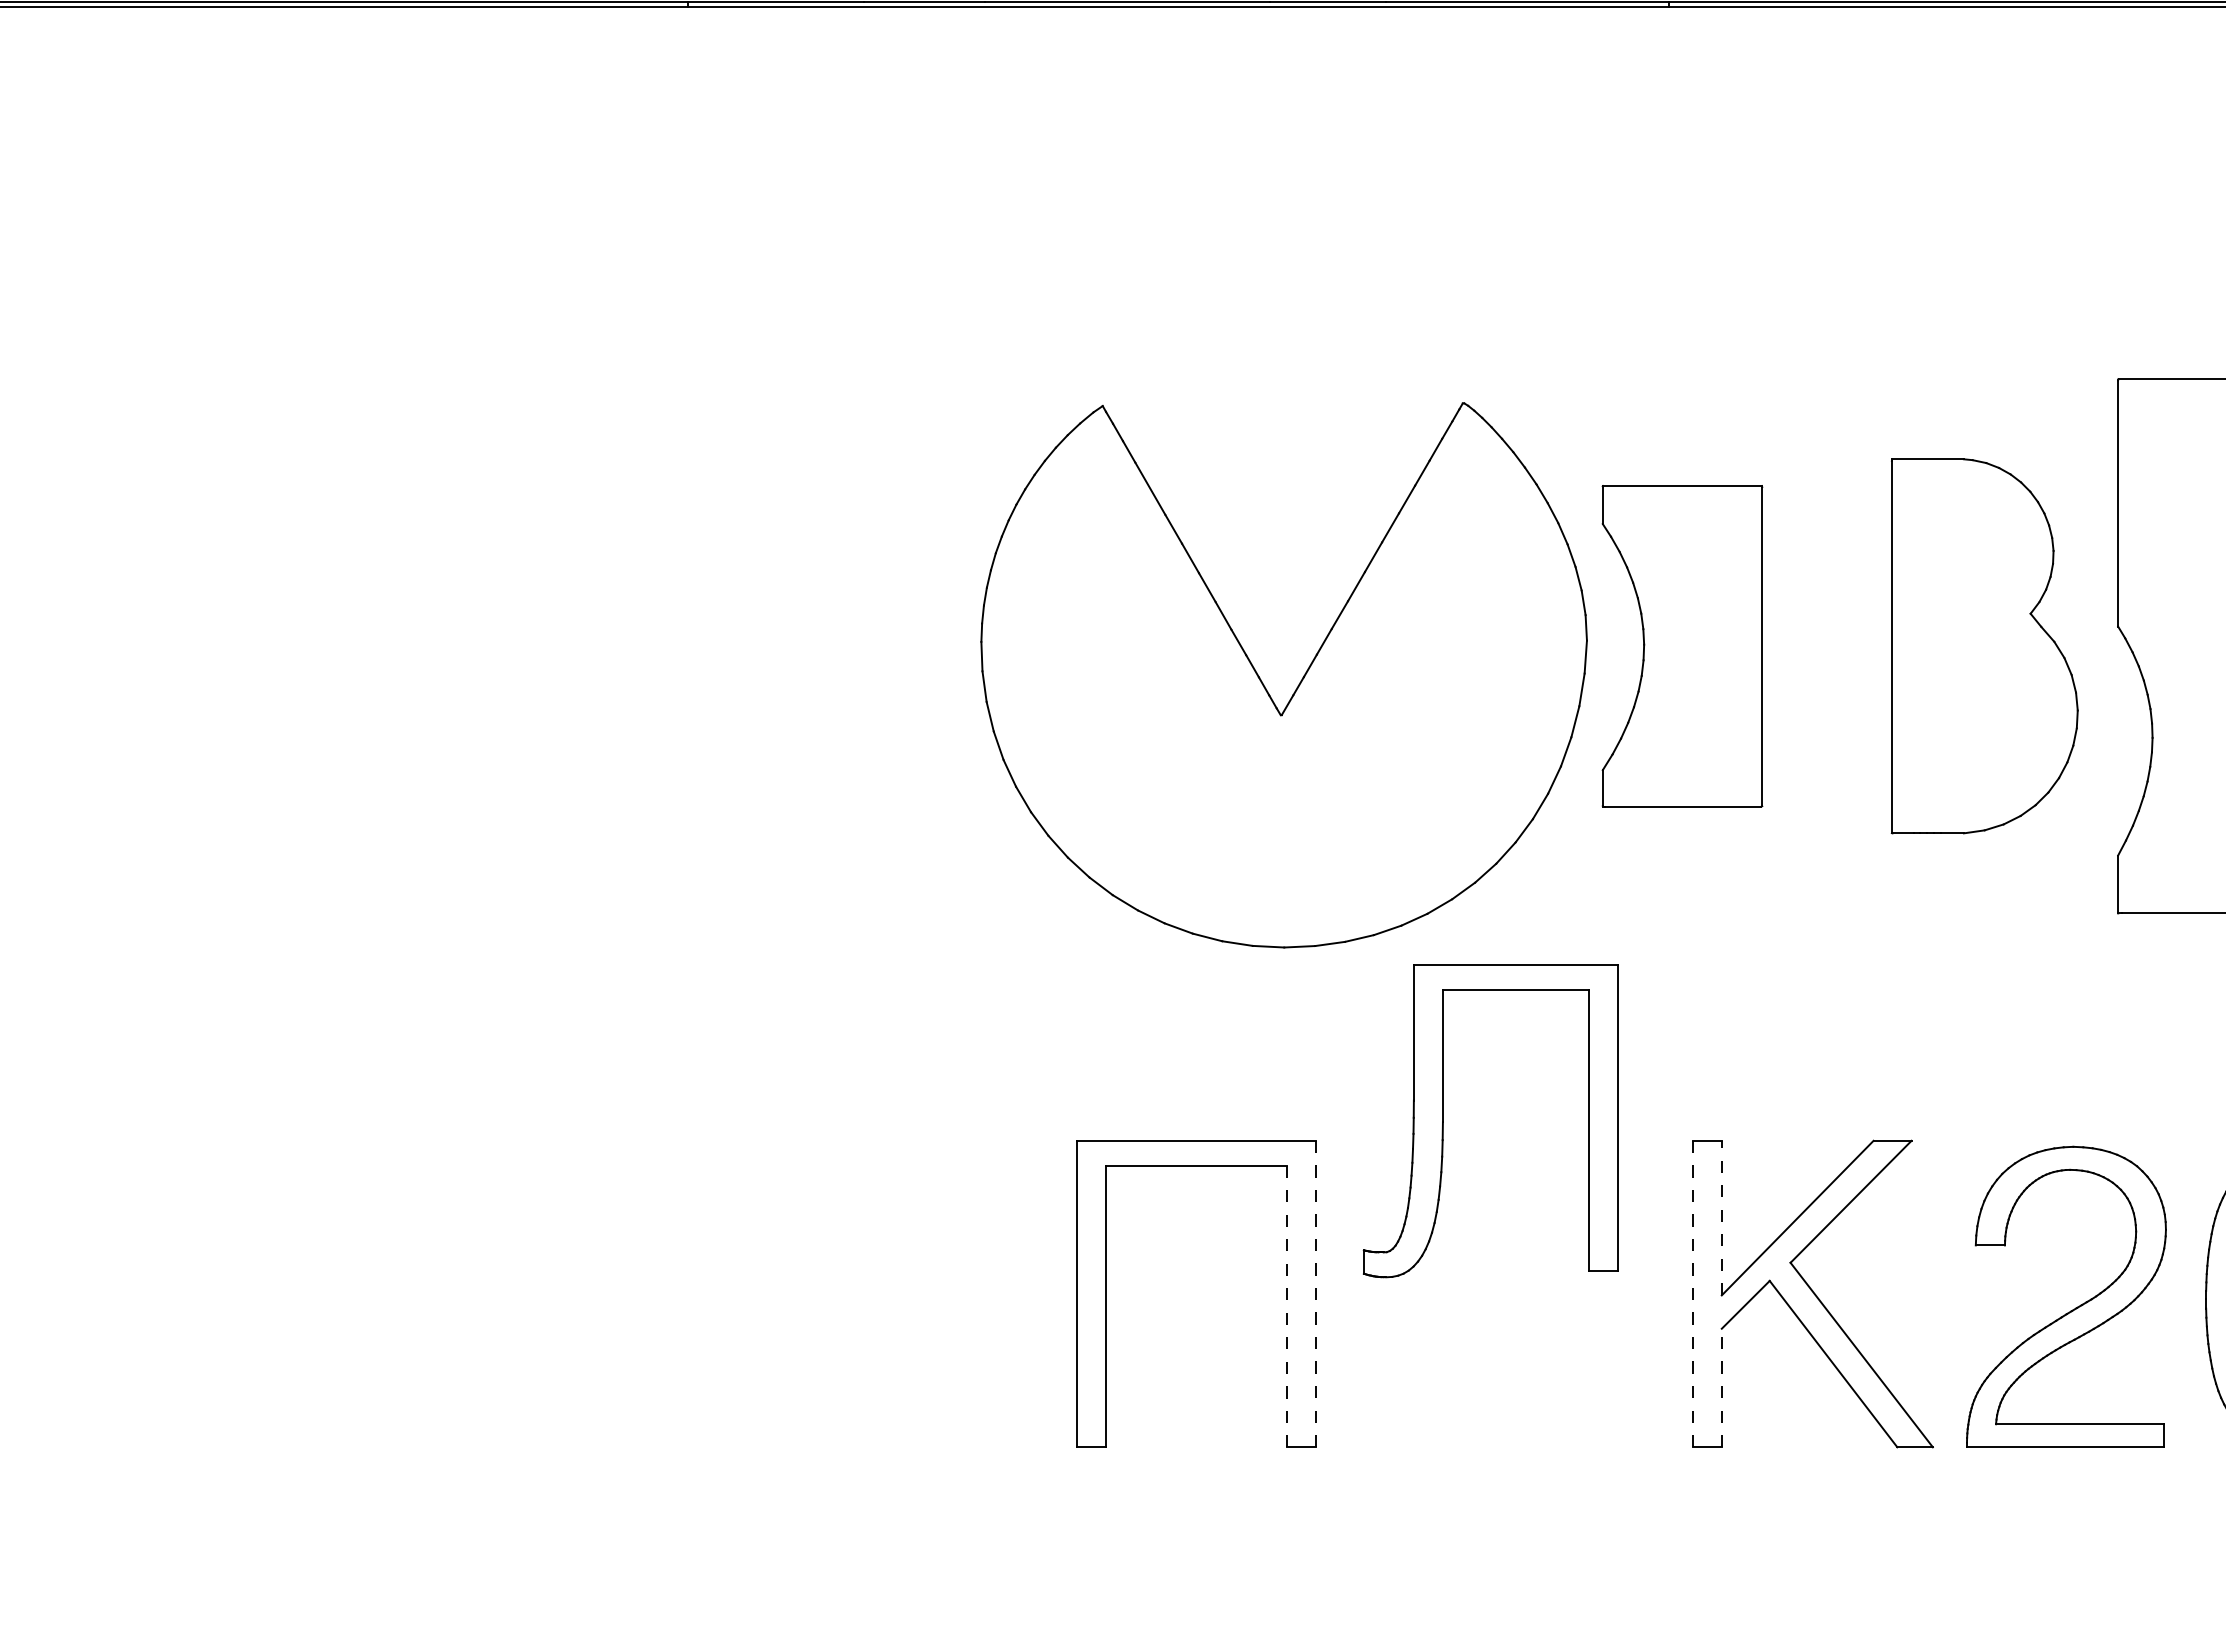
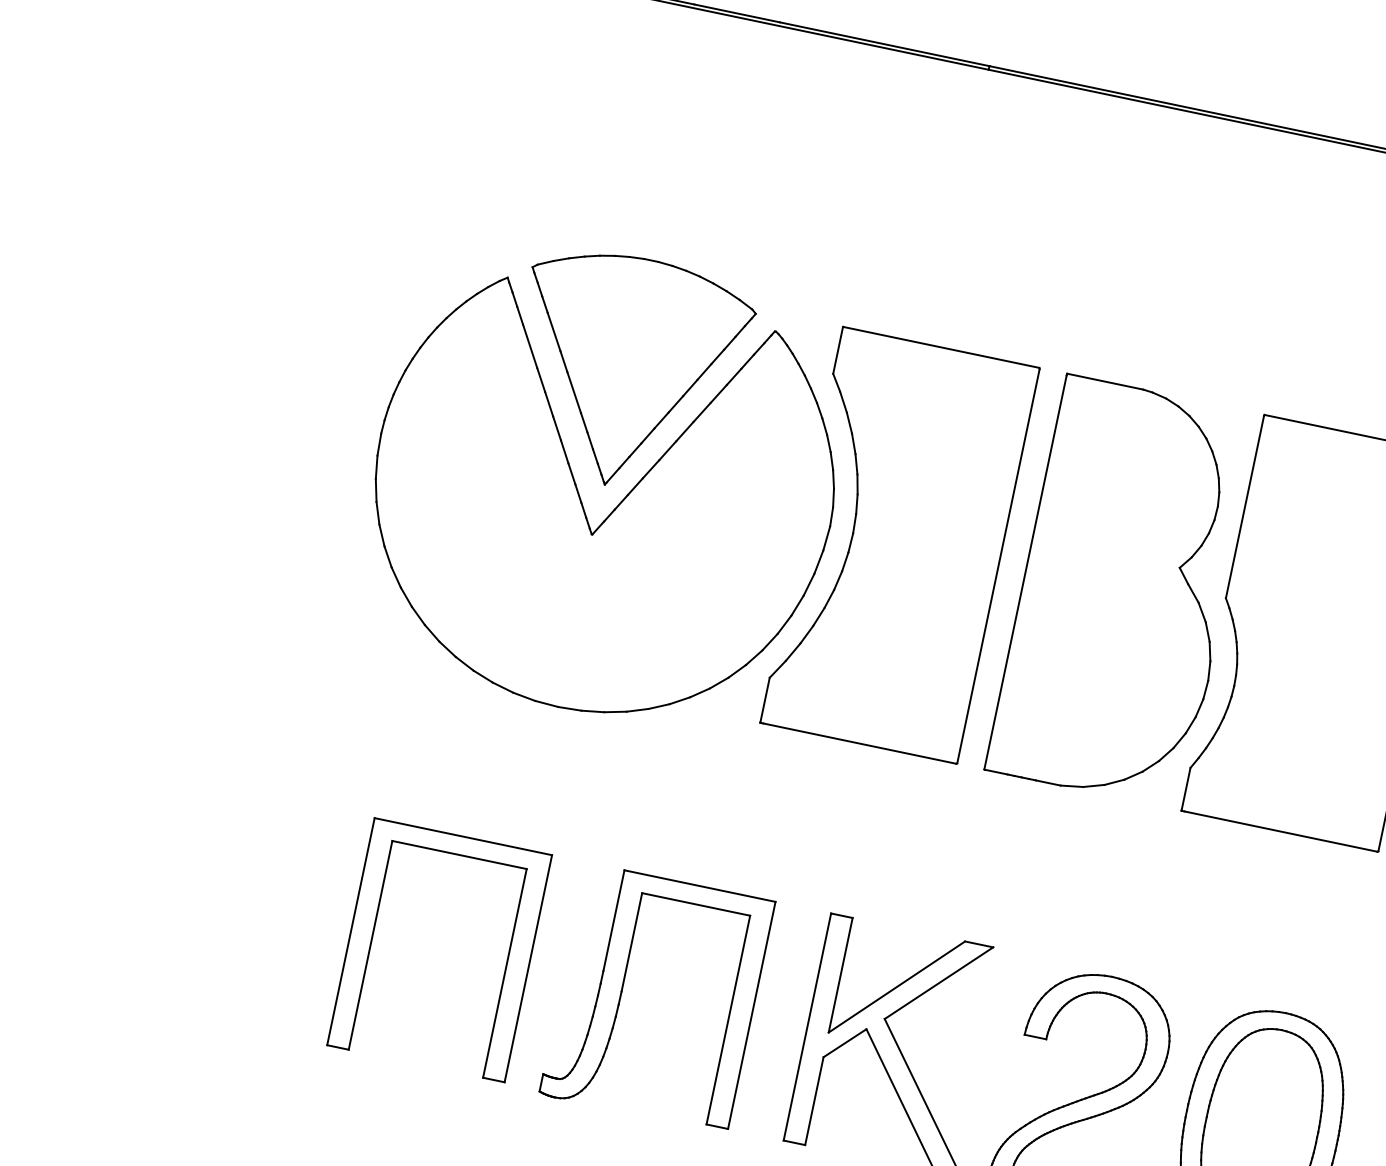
part: (1282, 496) -> (626, 372), added
part: (1682, 646) -> (900, 545), size x1.67
part: (1984, 646) -> (1123, 592), size x1.43
part: (1443, 1121) -> (622, 990), moved
line: (1721, 1217) -> (840, 974), dashed -> solid
line: (1316, 1293) -> (528, 968), dashed -> solid
line: (1692, 1294) -> (807, 1027), dashed -> solid
line: (1287, 1306) -> (505, 973), dashed -> solid
line: (1721, 1387) -> (814, 1100), dashed -> solid

